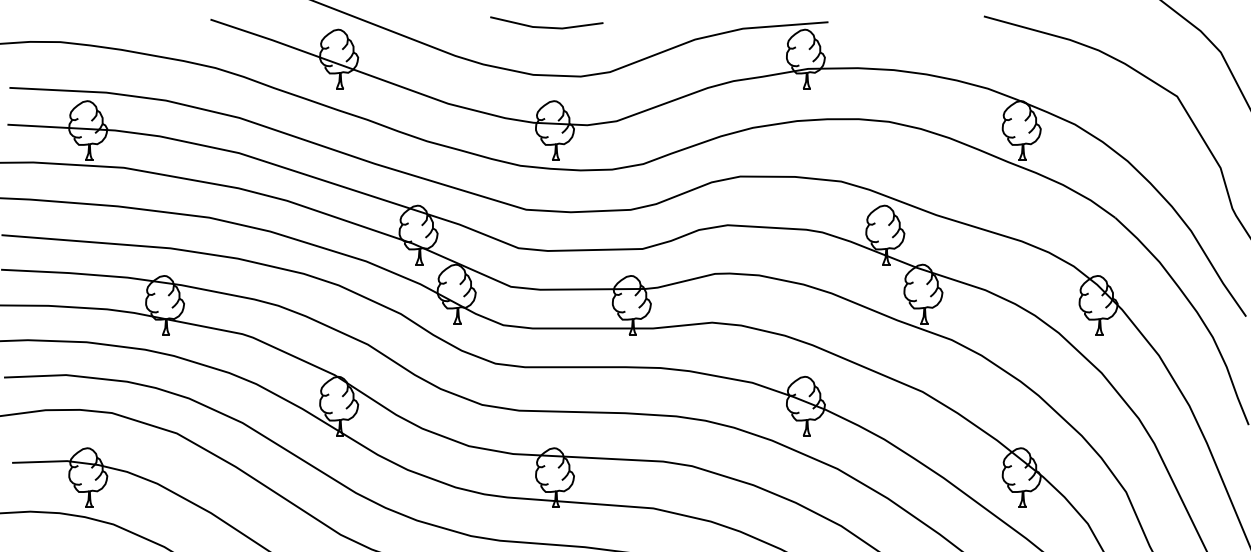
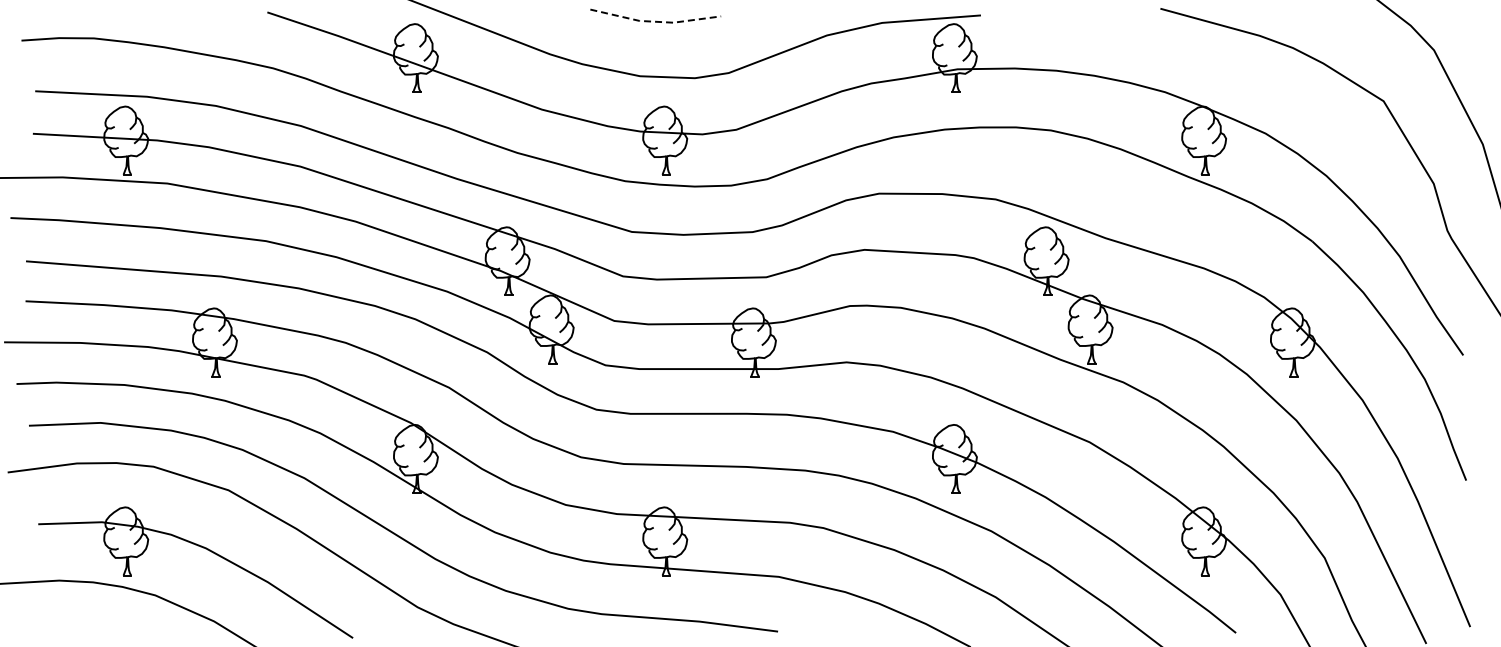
line: (546, 27) -> (655, 21), solid -> dashed

